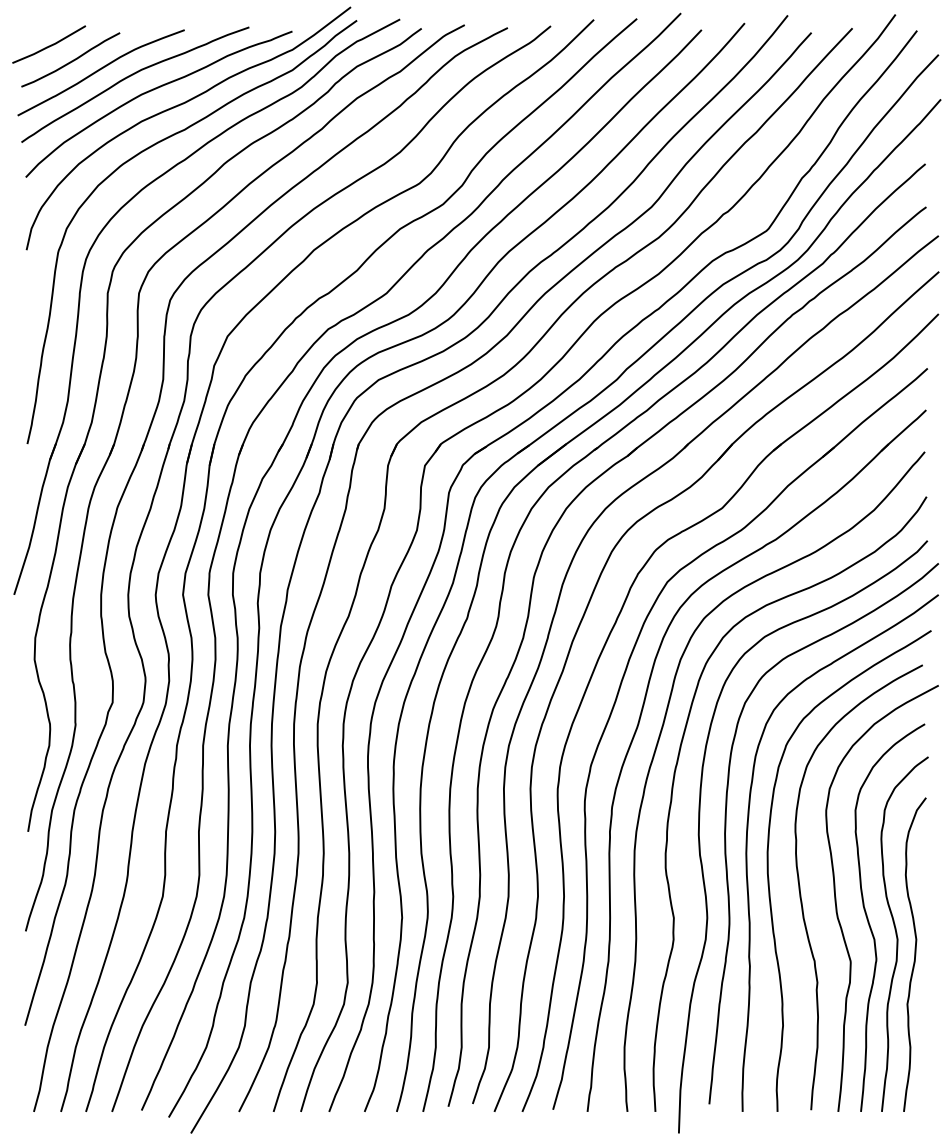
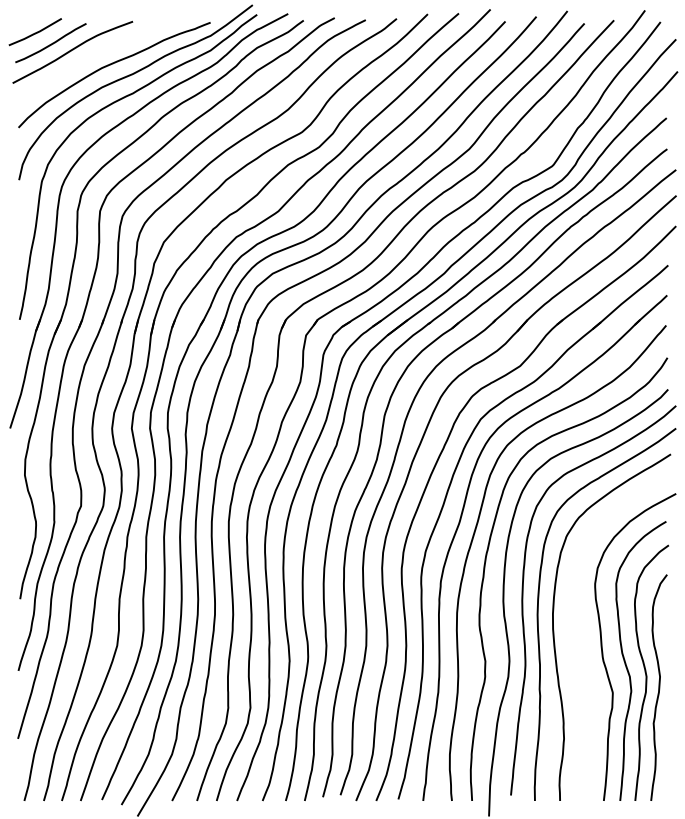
curve: (131, 76) -> (94, 55), removed
curve: (801, 894) -> (577, 644), removed

